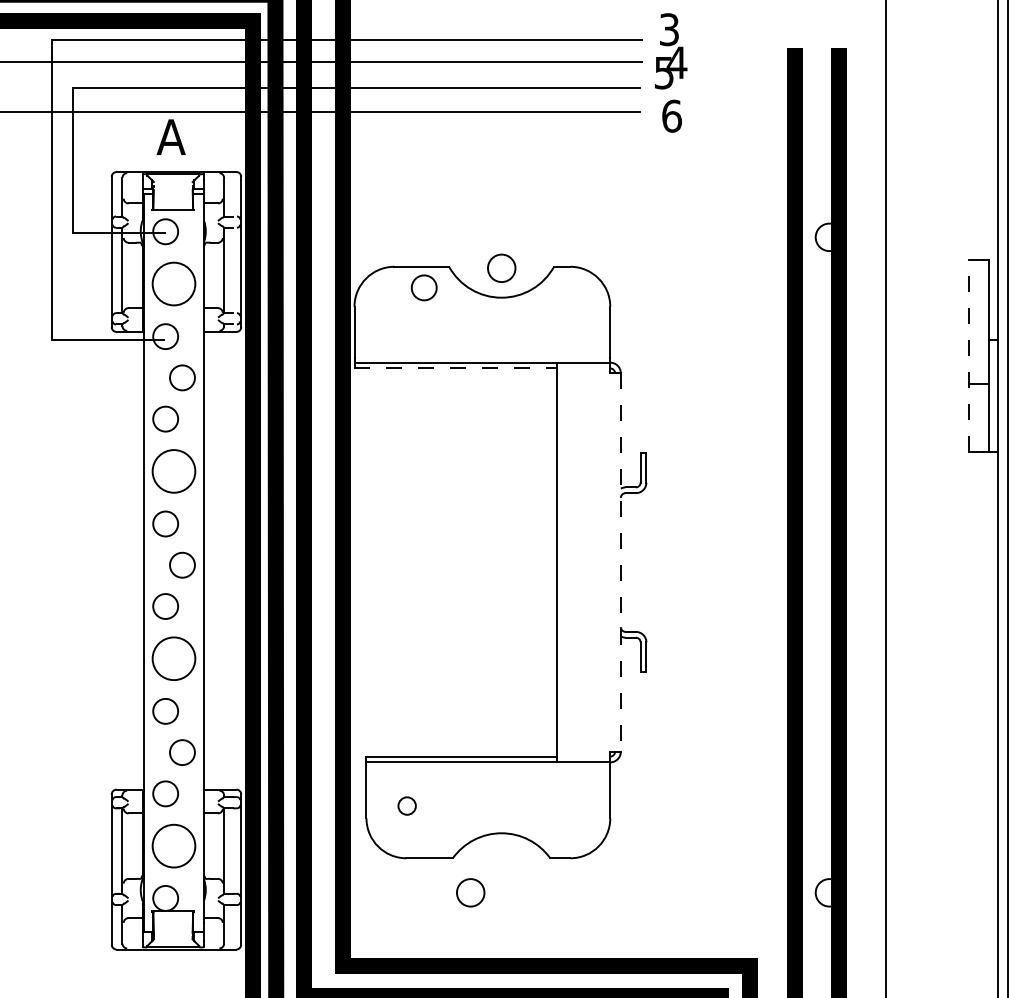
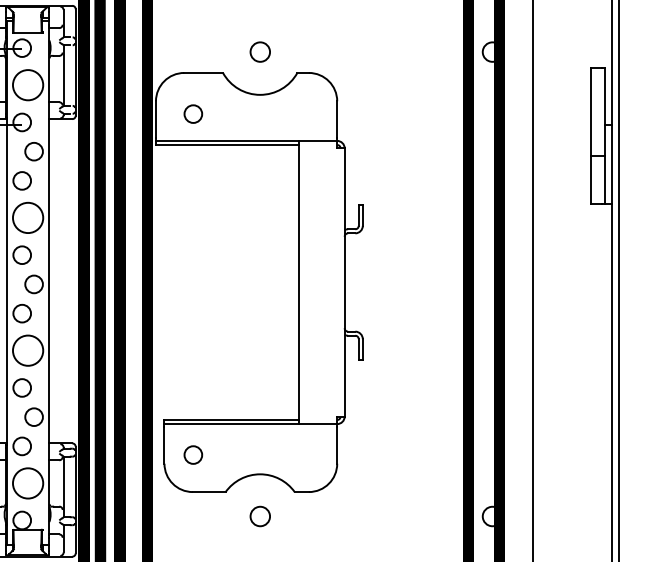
circle: (501, 267) -> (260, 51), moved
circle: (423, 287) -> (192, 113), moved
line: (968, 356) -> (591, 136), dashed -> solid
line: (456, 368) -> (228, 145), dashed -> solid
line: (620, 563) -> (344, 283), dashed -> solid
circle: (406, 805) -> (192, 454), size x1.43
circle: (470, 892) -> (260, 516), moved

